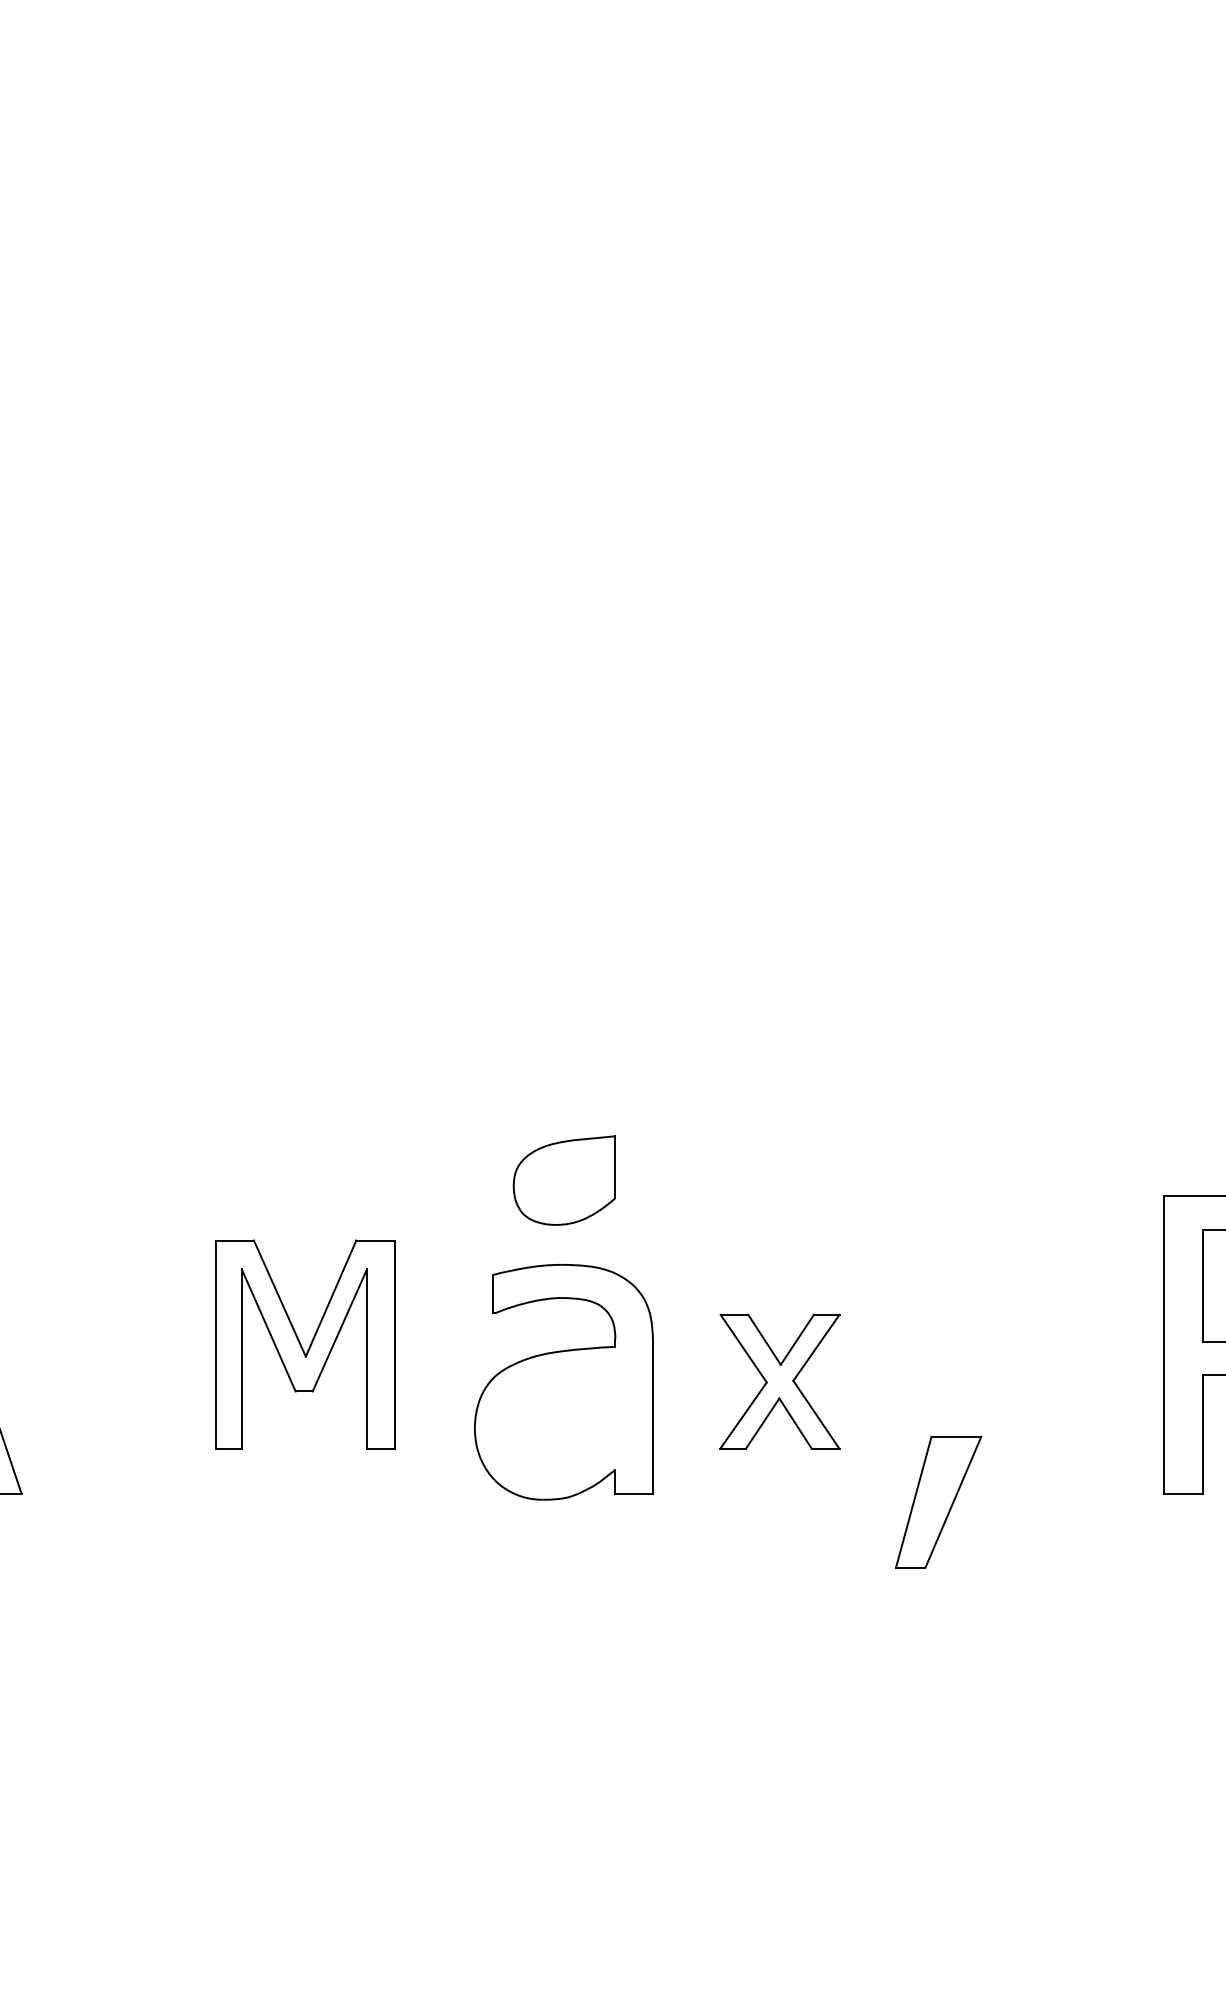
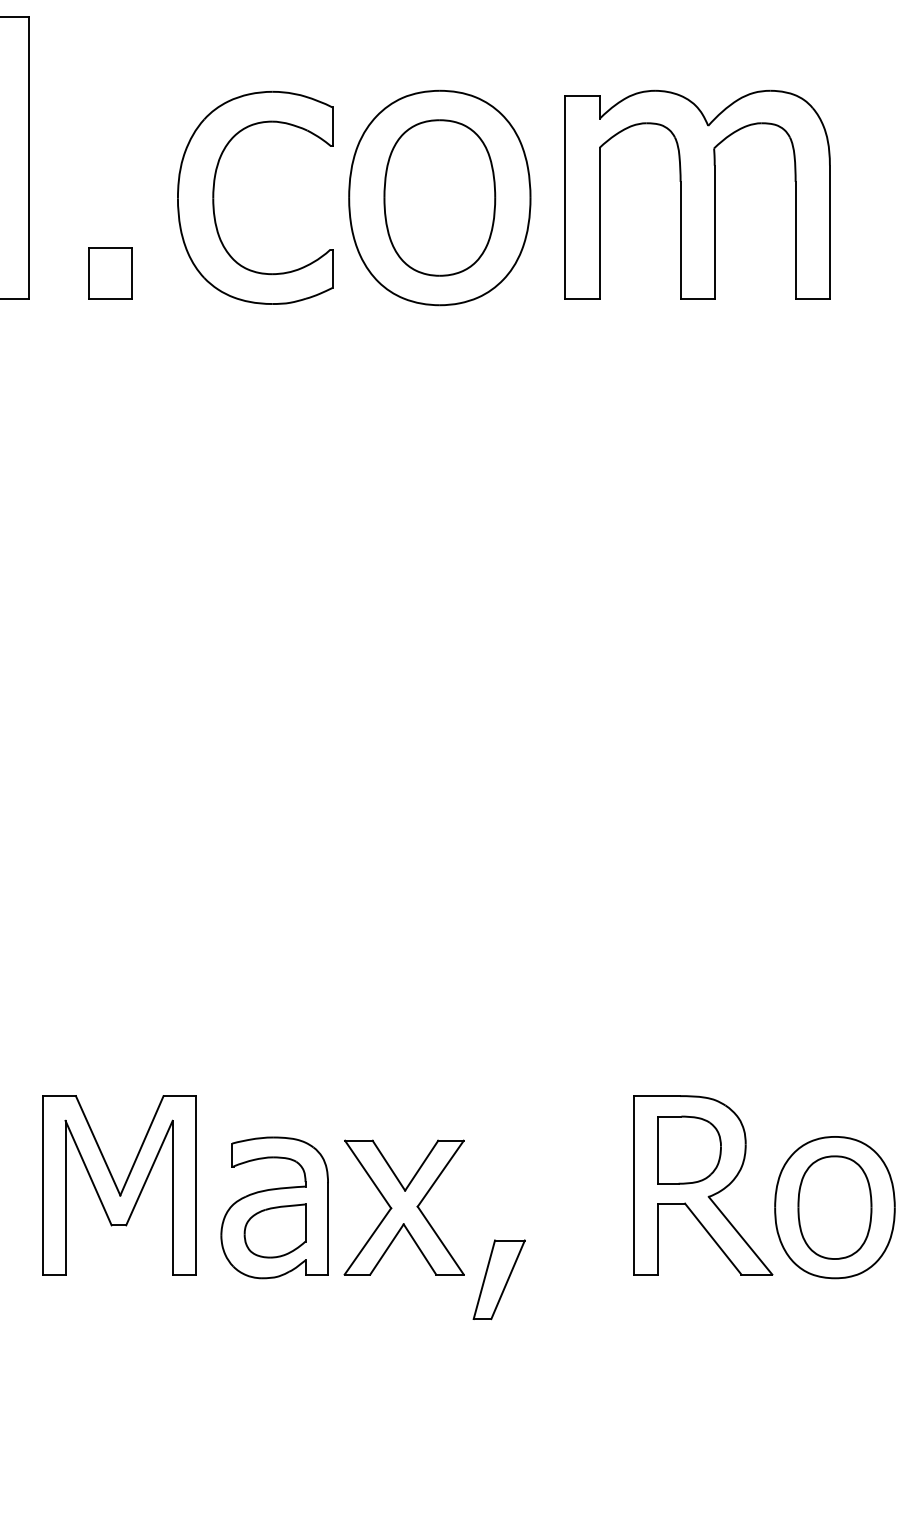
part: (563, 1179) -> (274, 1230), moved
part: (304, 1344) -> (119, 1185), size x1.43
part: (778, 1381) -> (403, 1207), size x1.67

